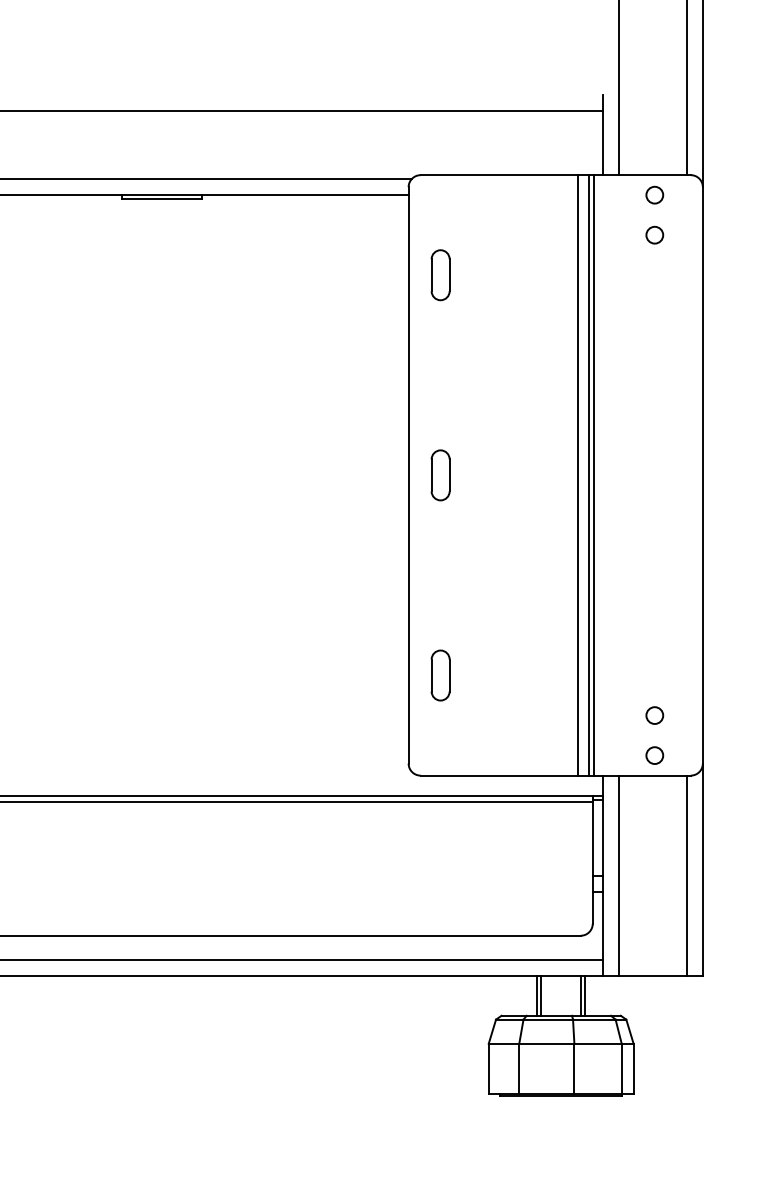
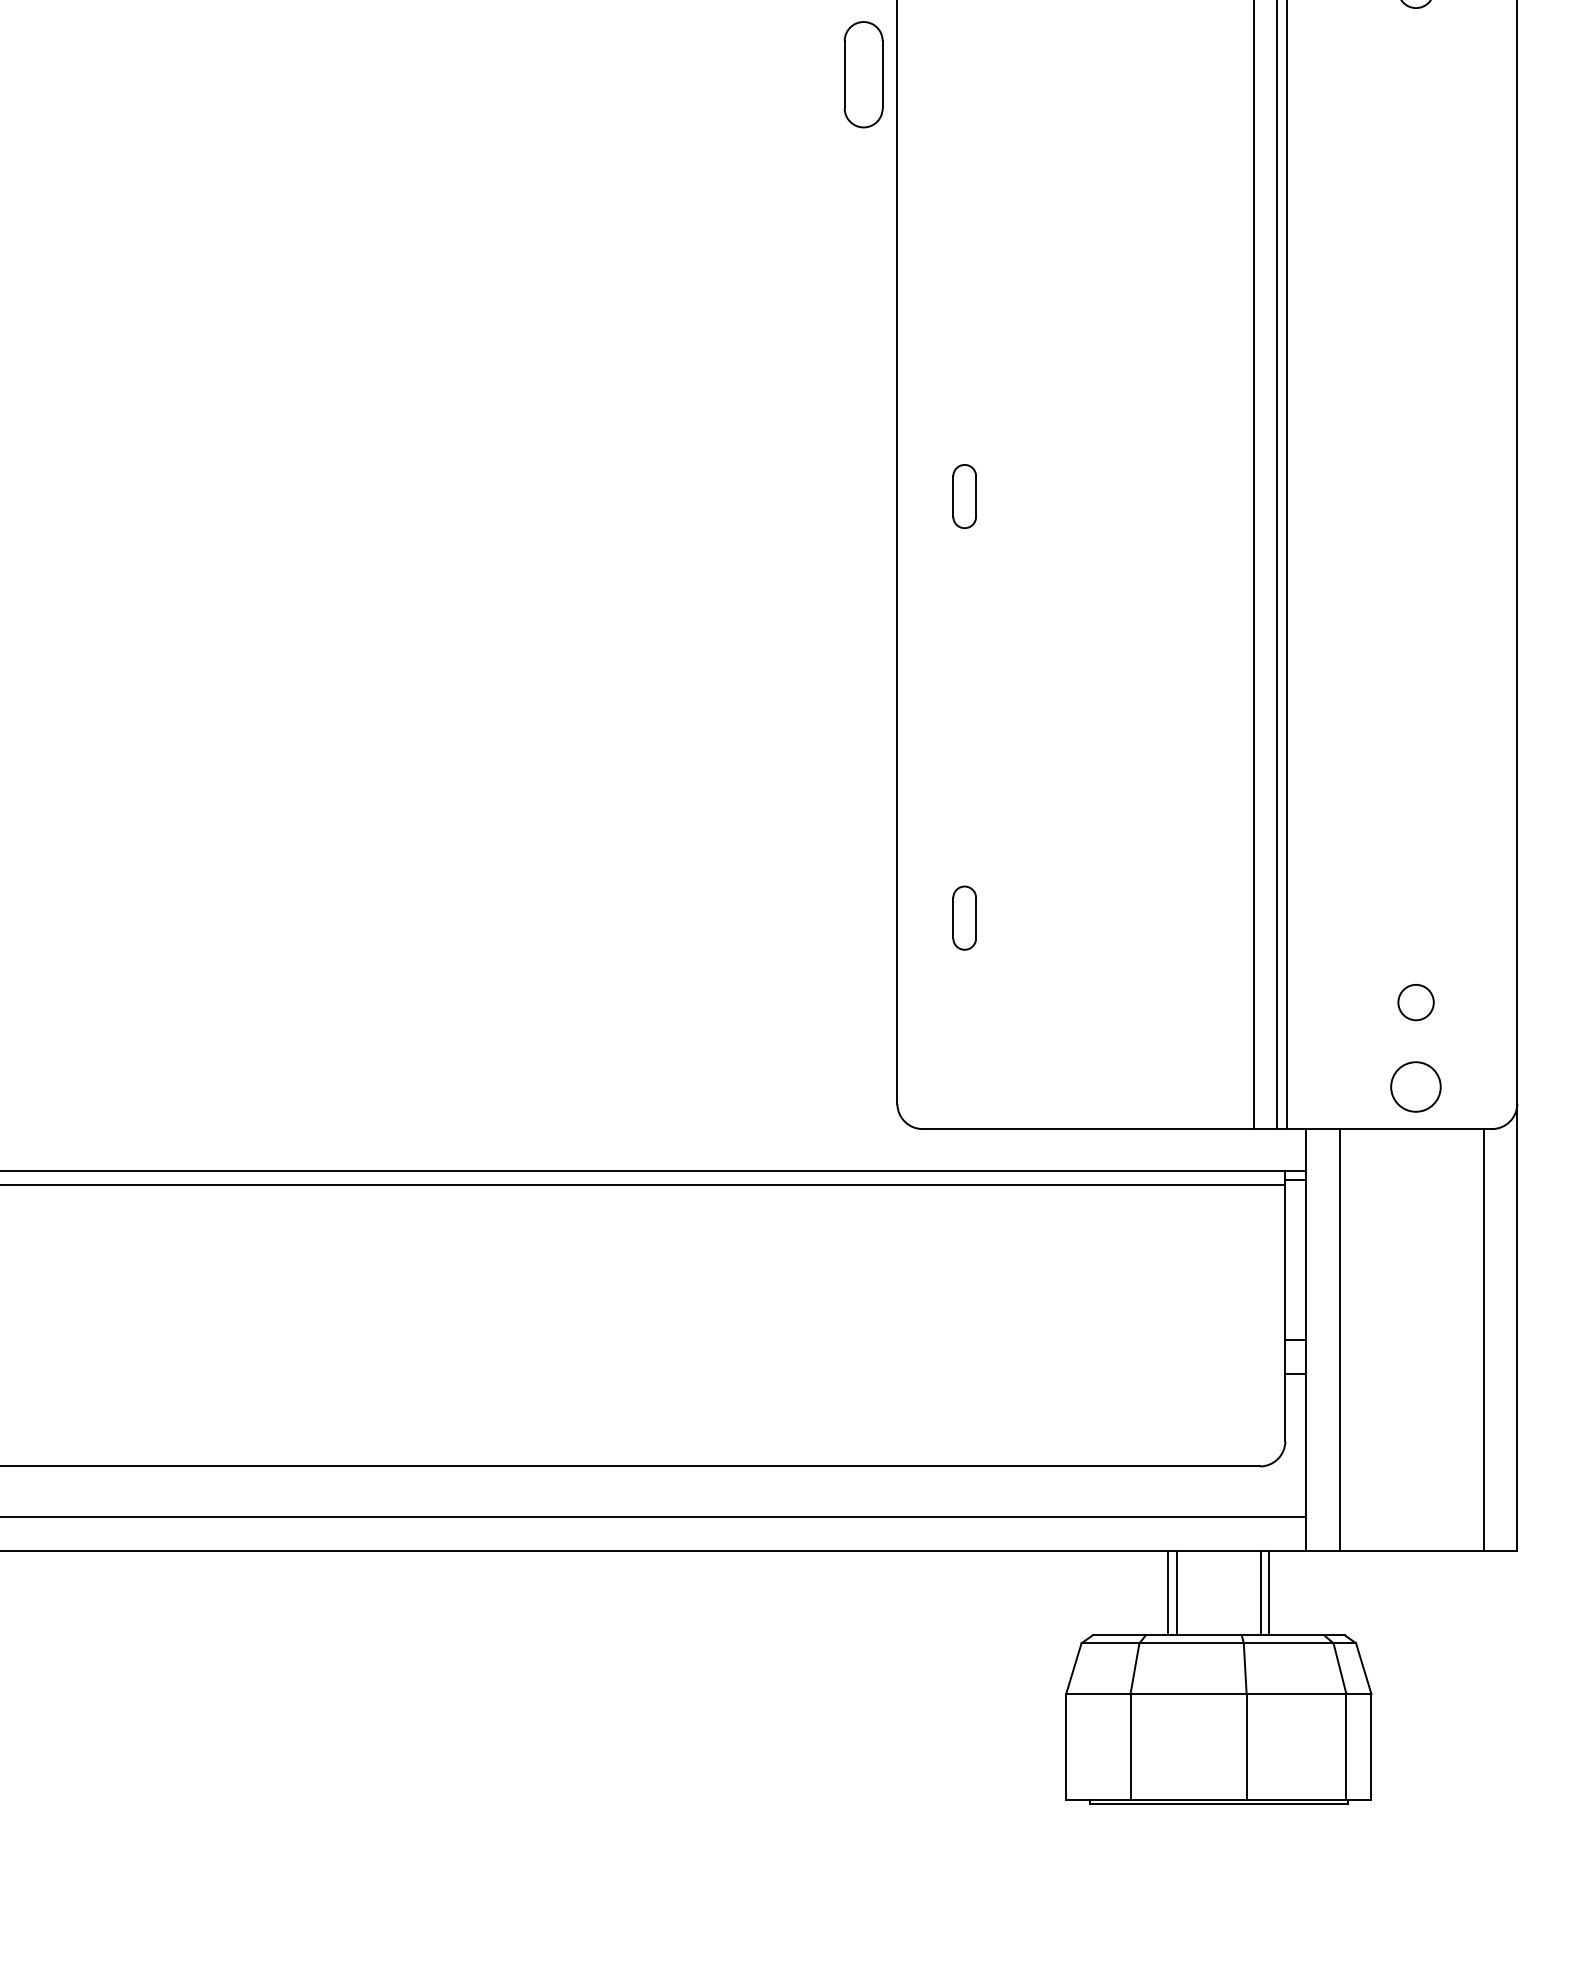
part: (440, 275) -> (863, 75), moved
part: (440, 475) -> (964, 496), size x0.6
part: (440, 675) -> (964, 918), size x0.6
circle: (654, 755) -> (1415, 1086), size x1.4

